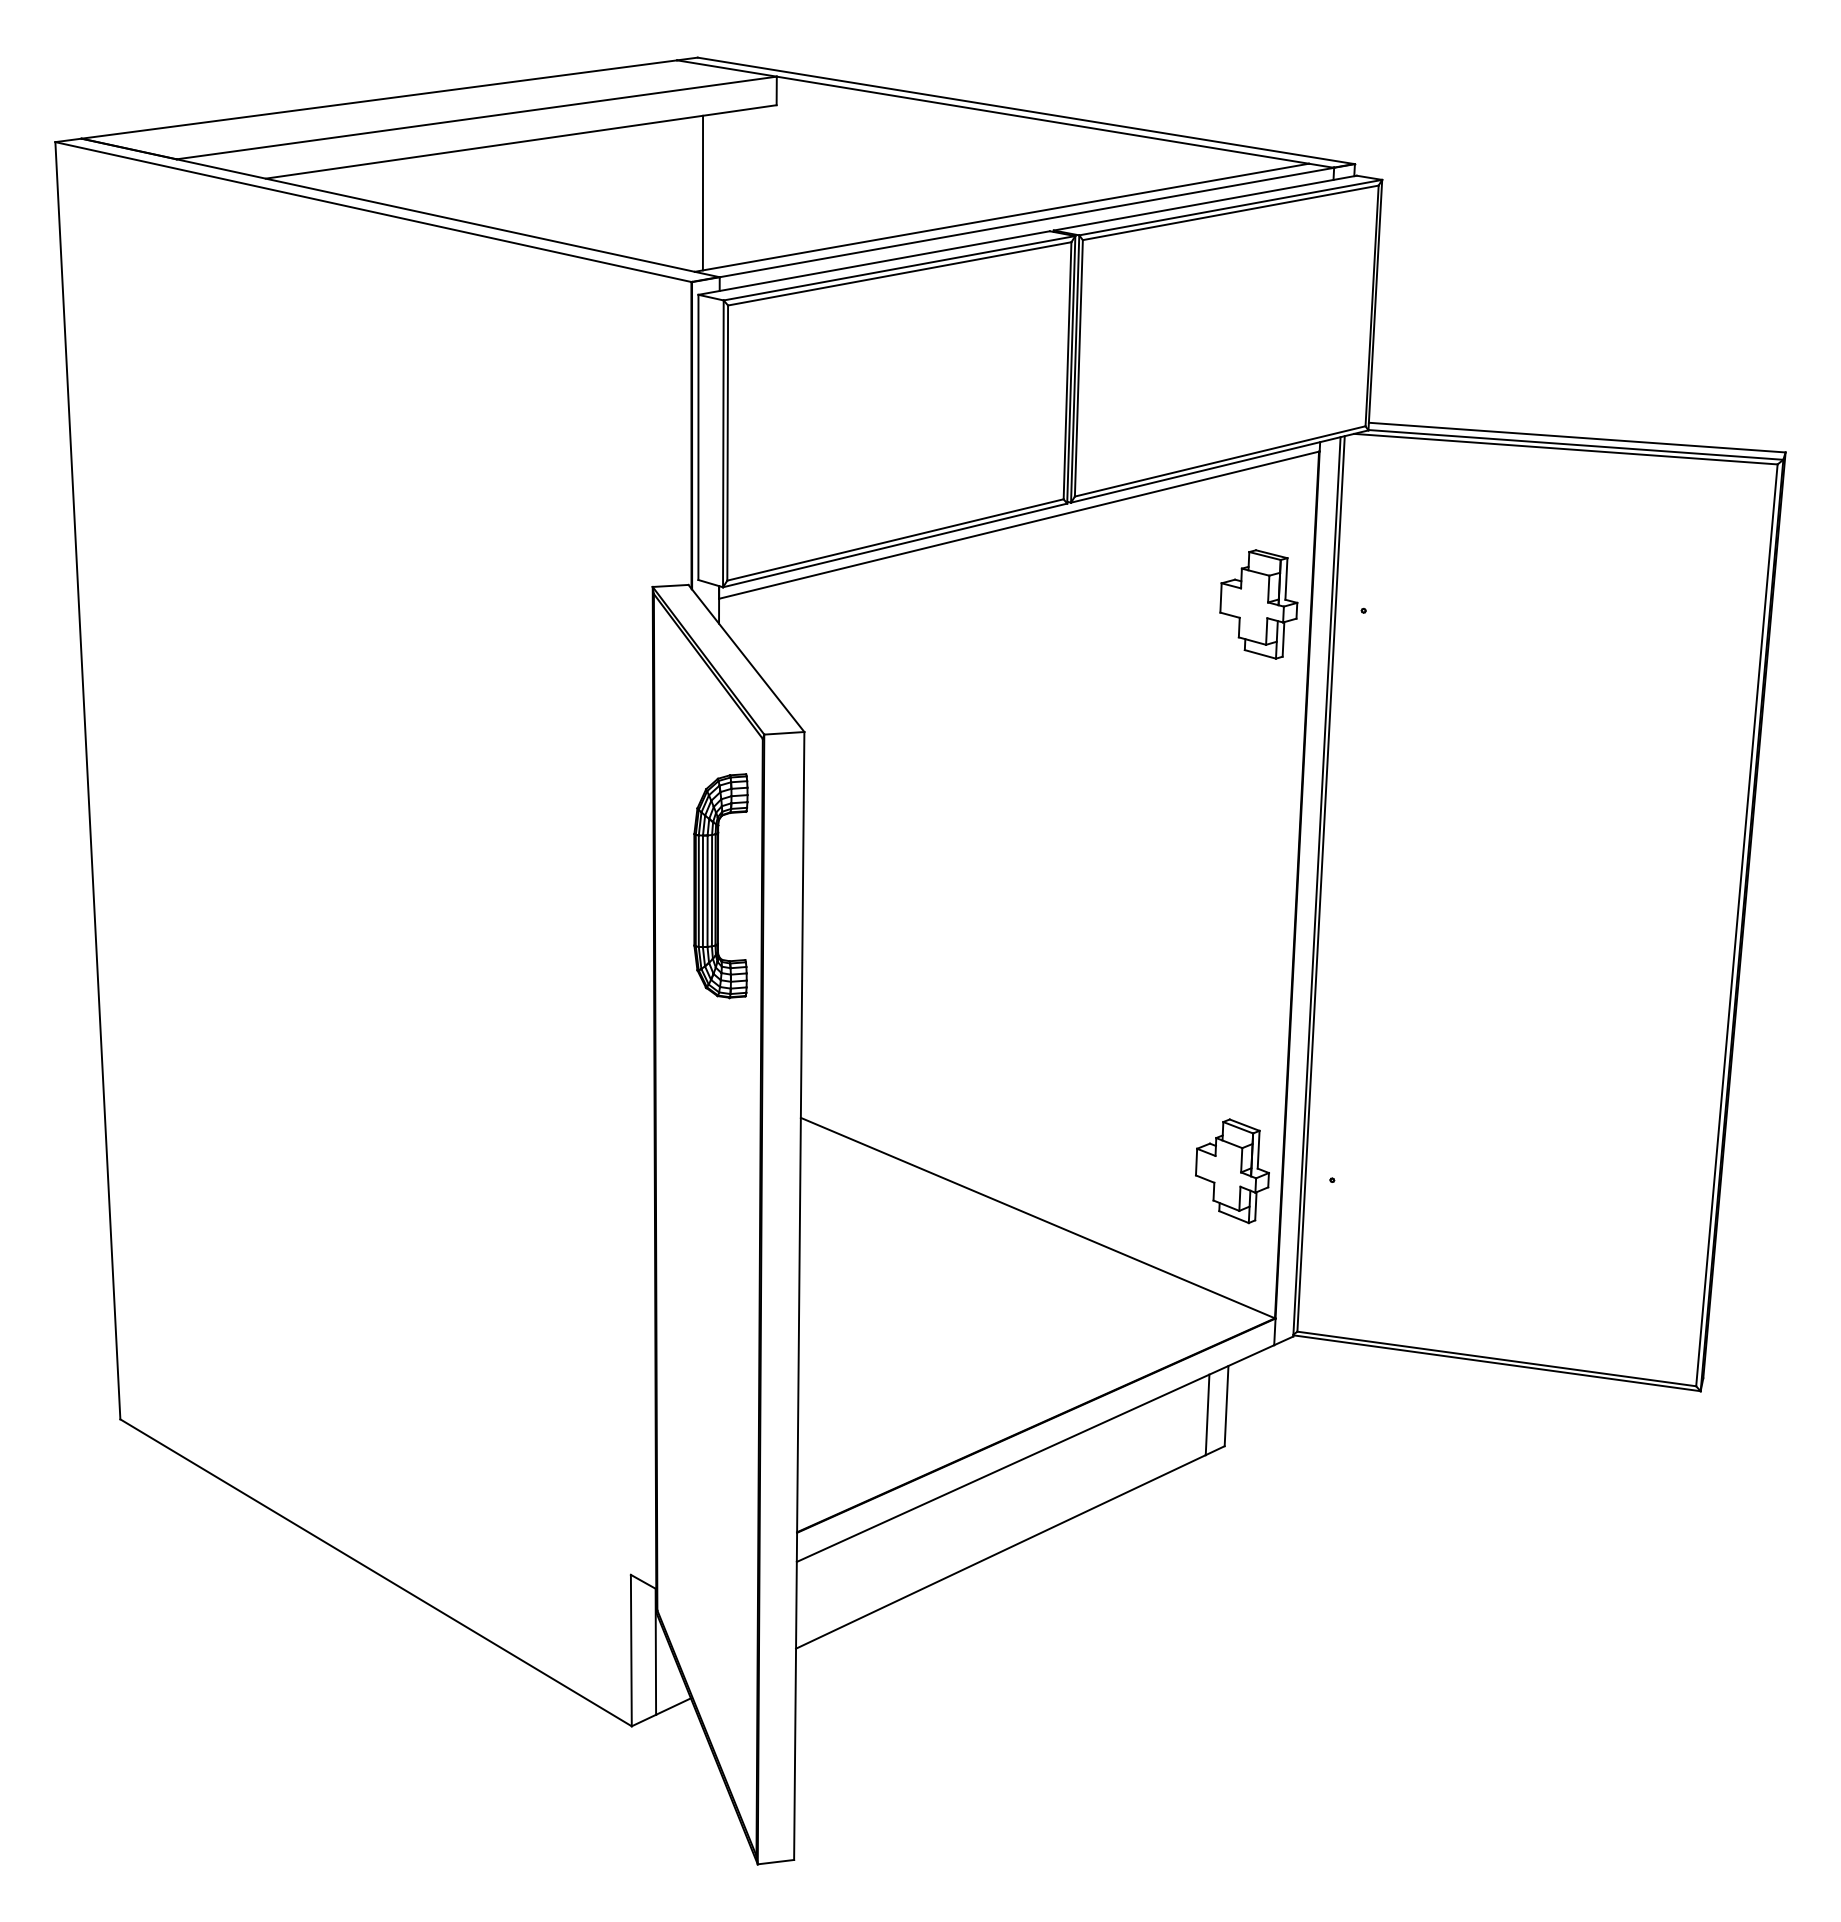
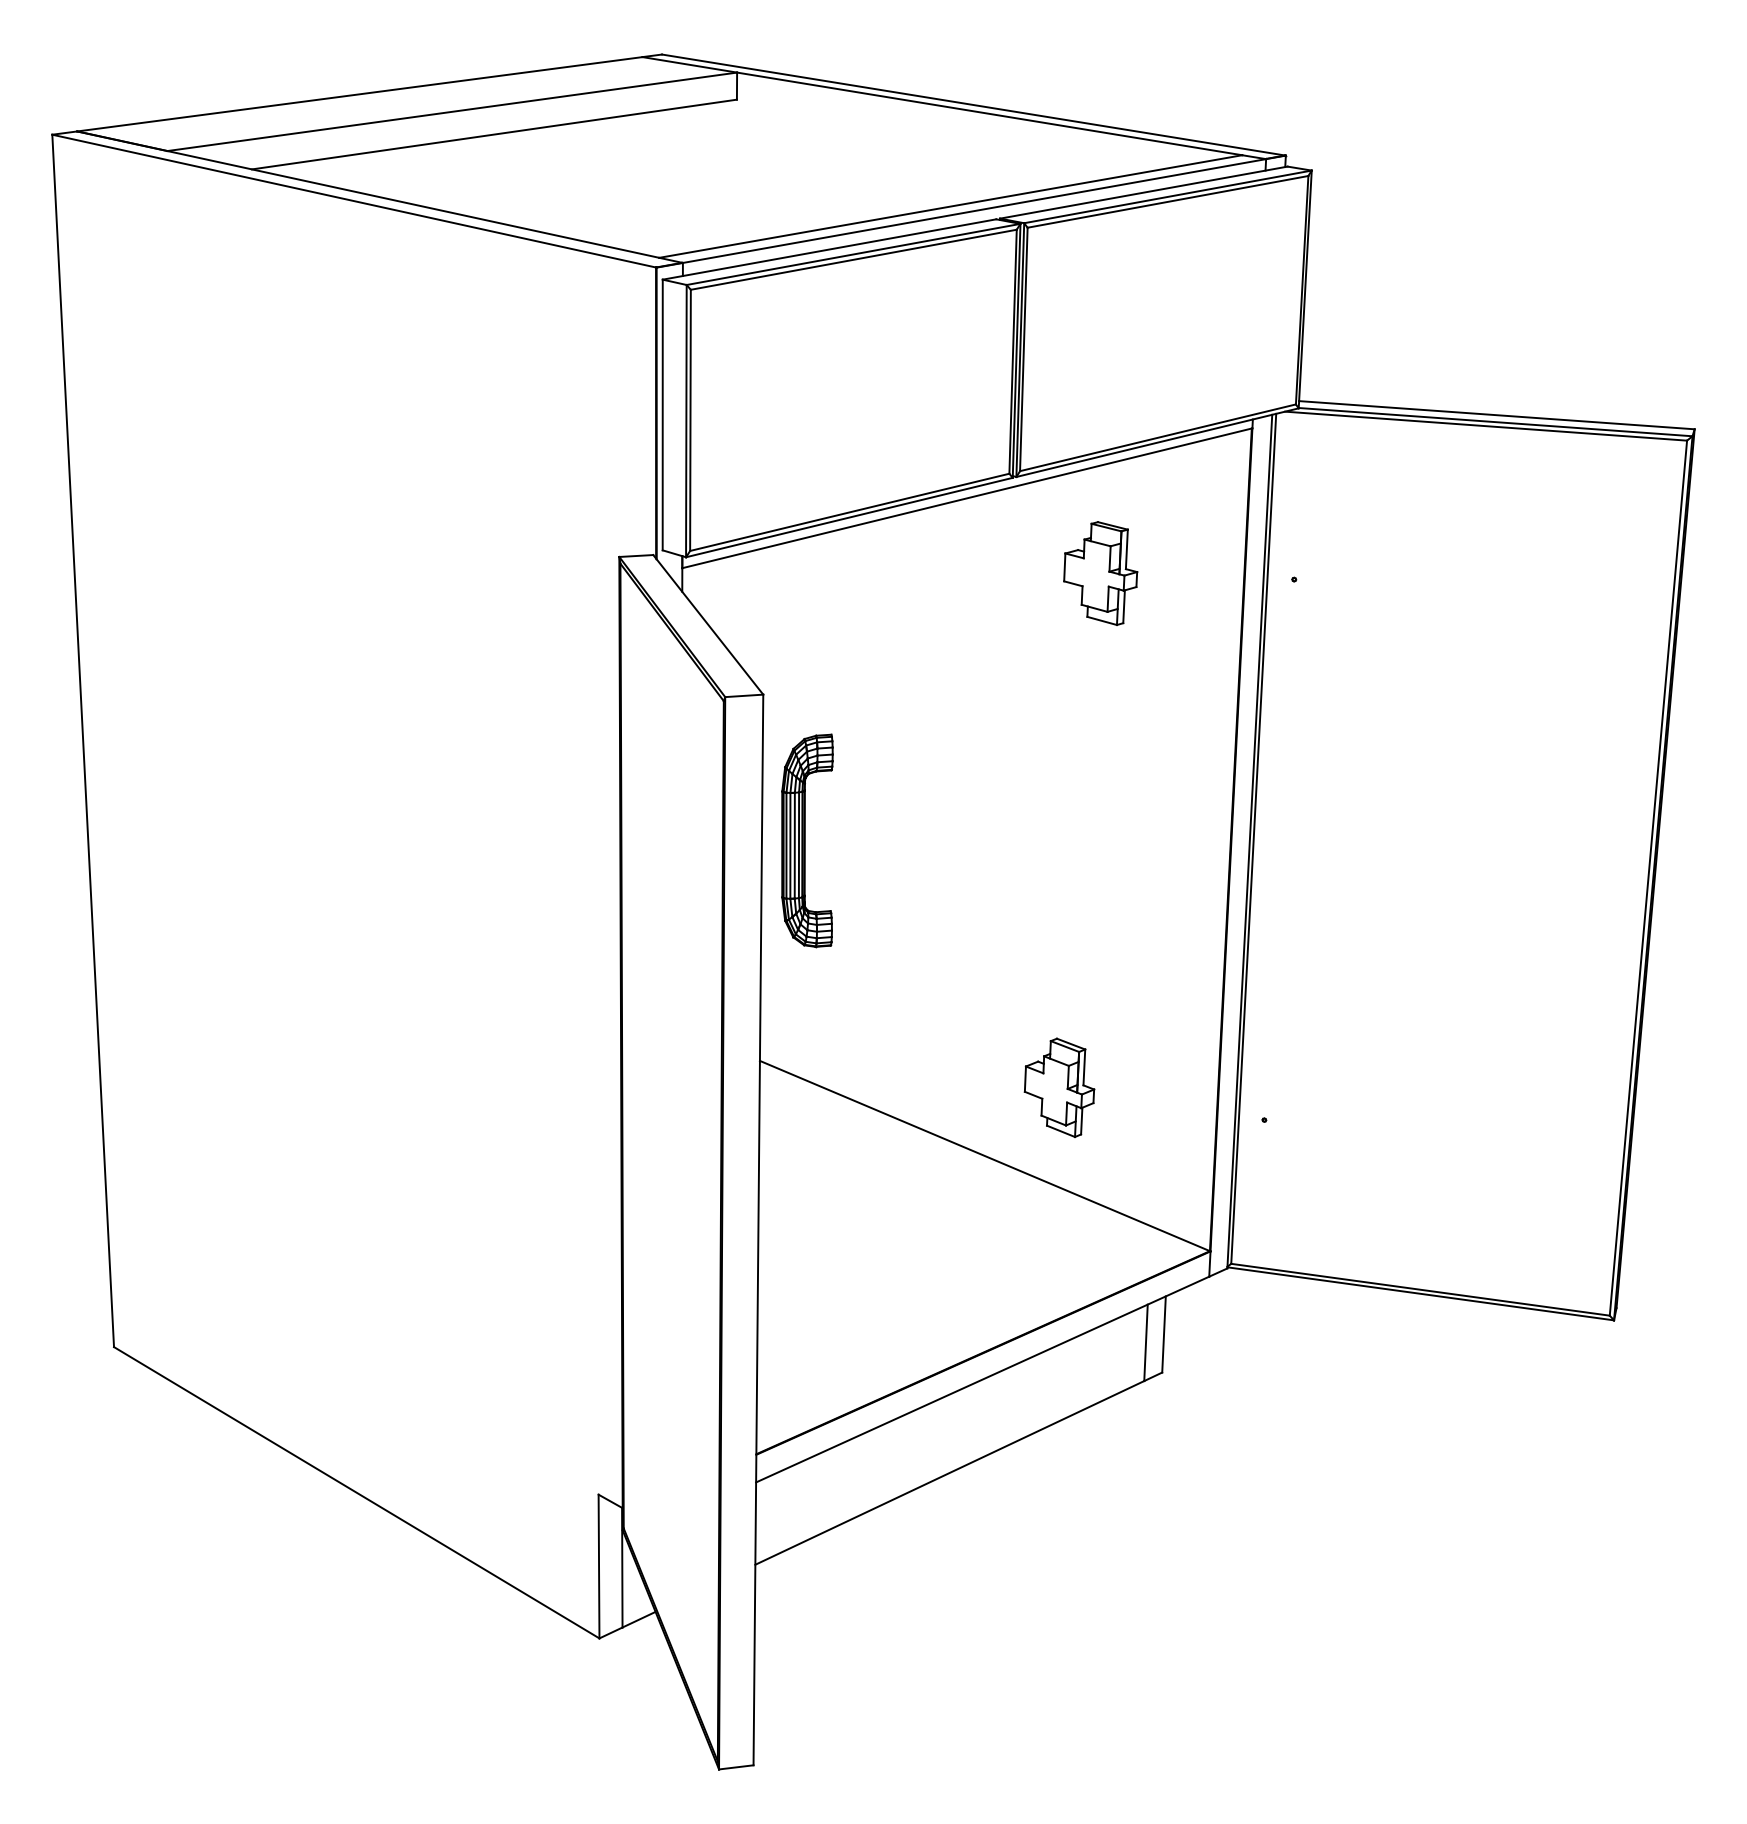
line: (702, 192) -> (666, 182), removed
part: (1258, 604) -> (1100, 573), moved
part: (720, 886) -> (807, 841), moved
part: (1232, 1171) -> (1059, 1088), moved

